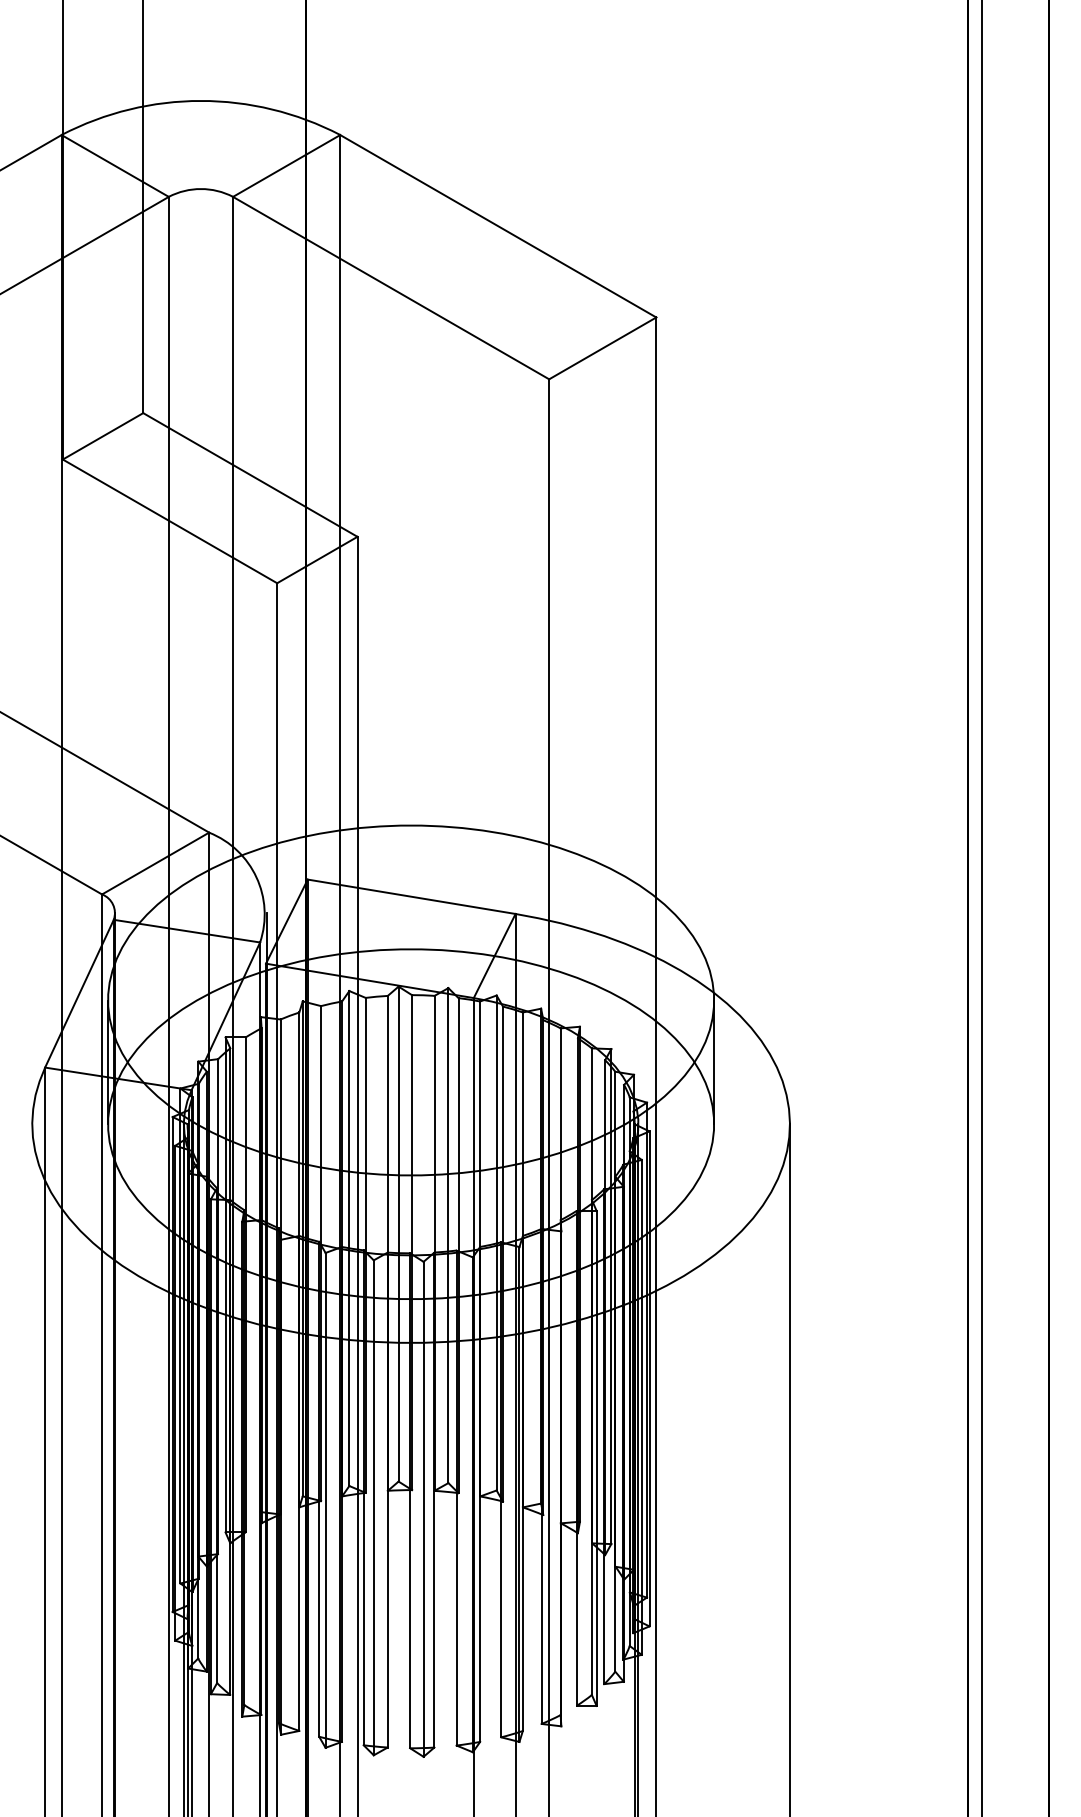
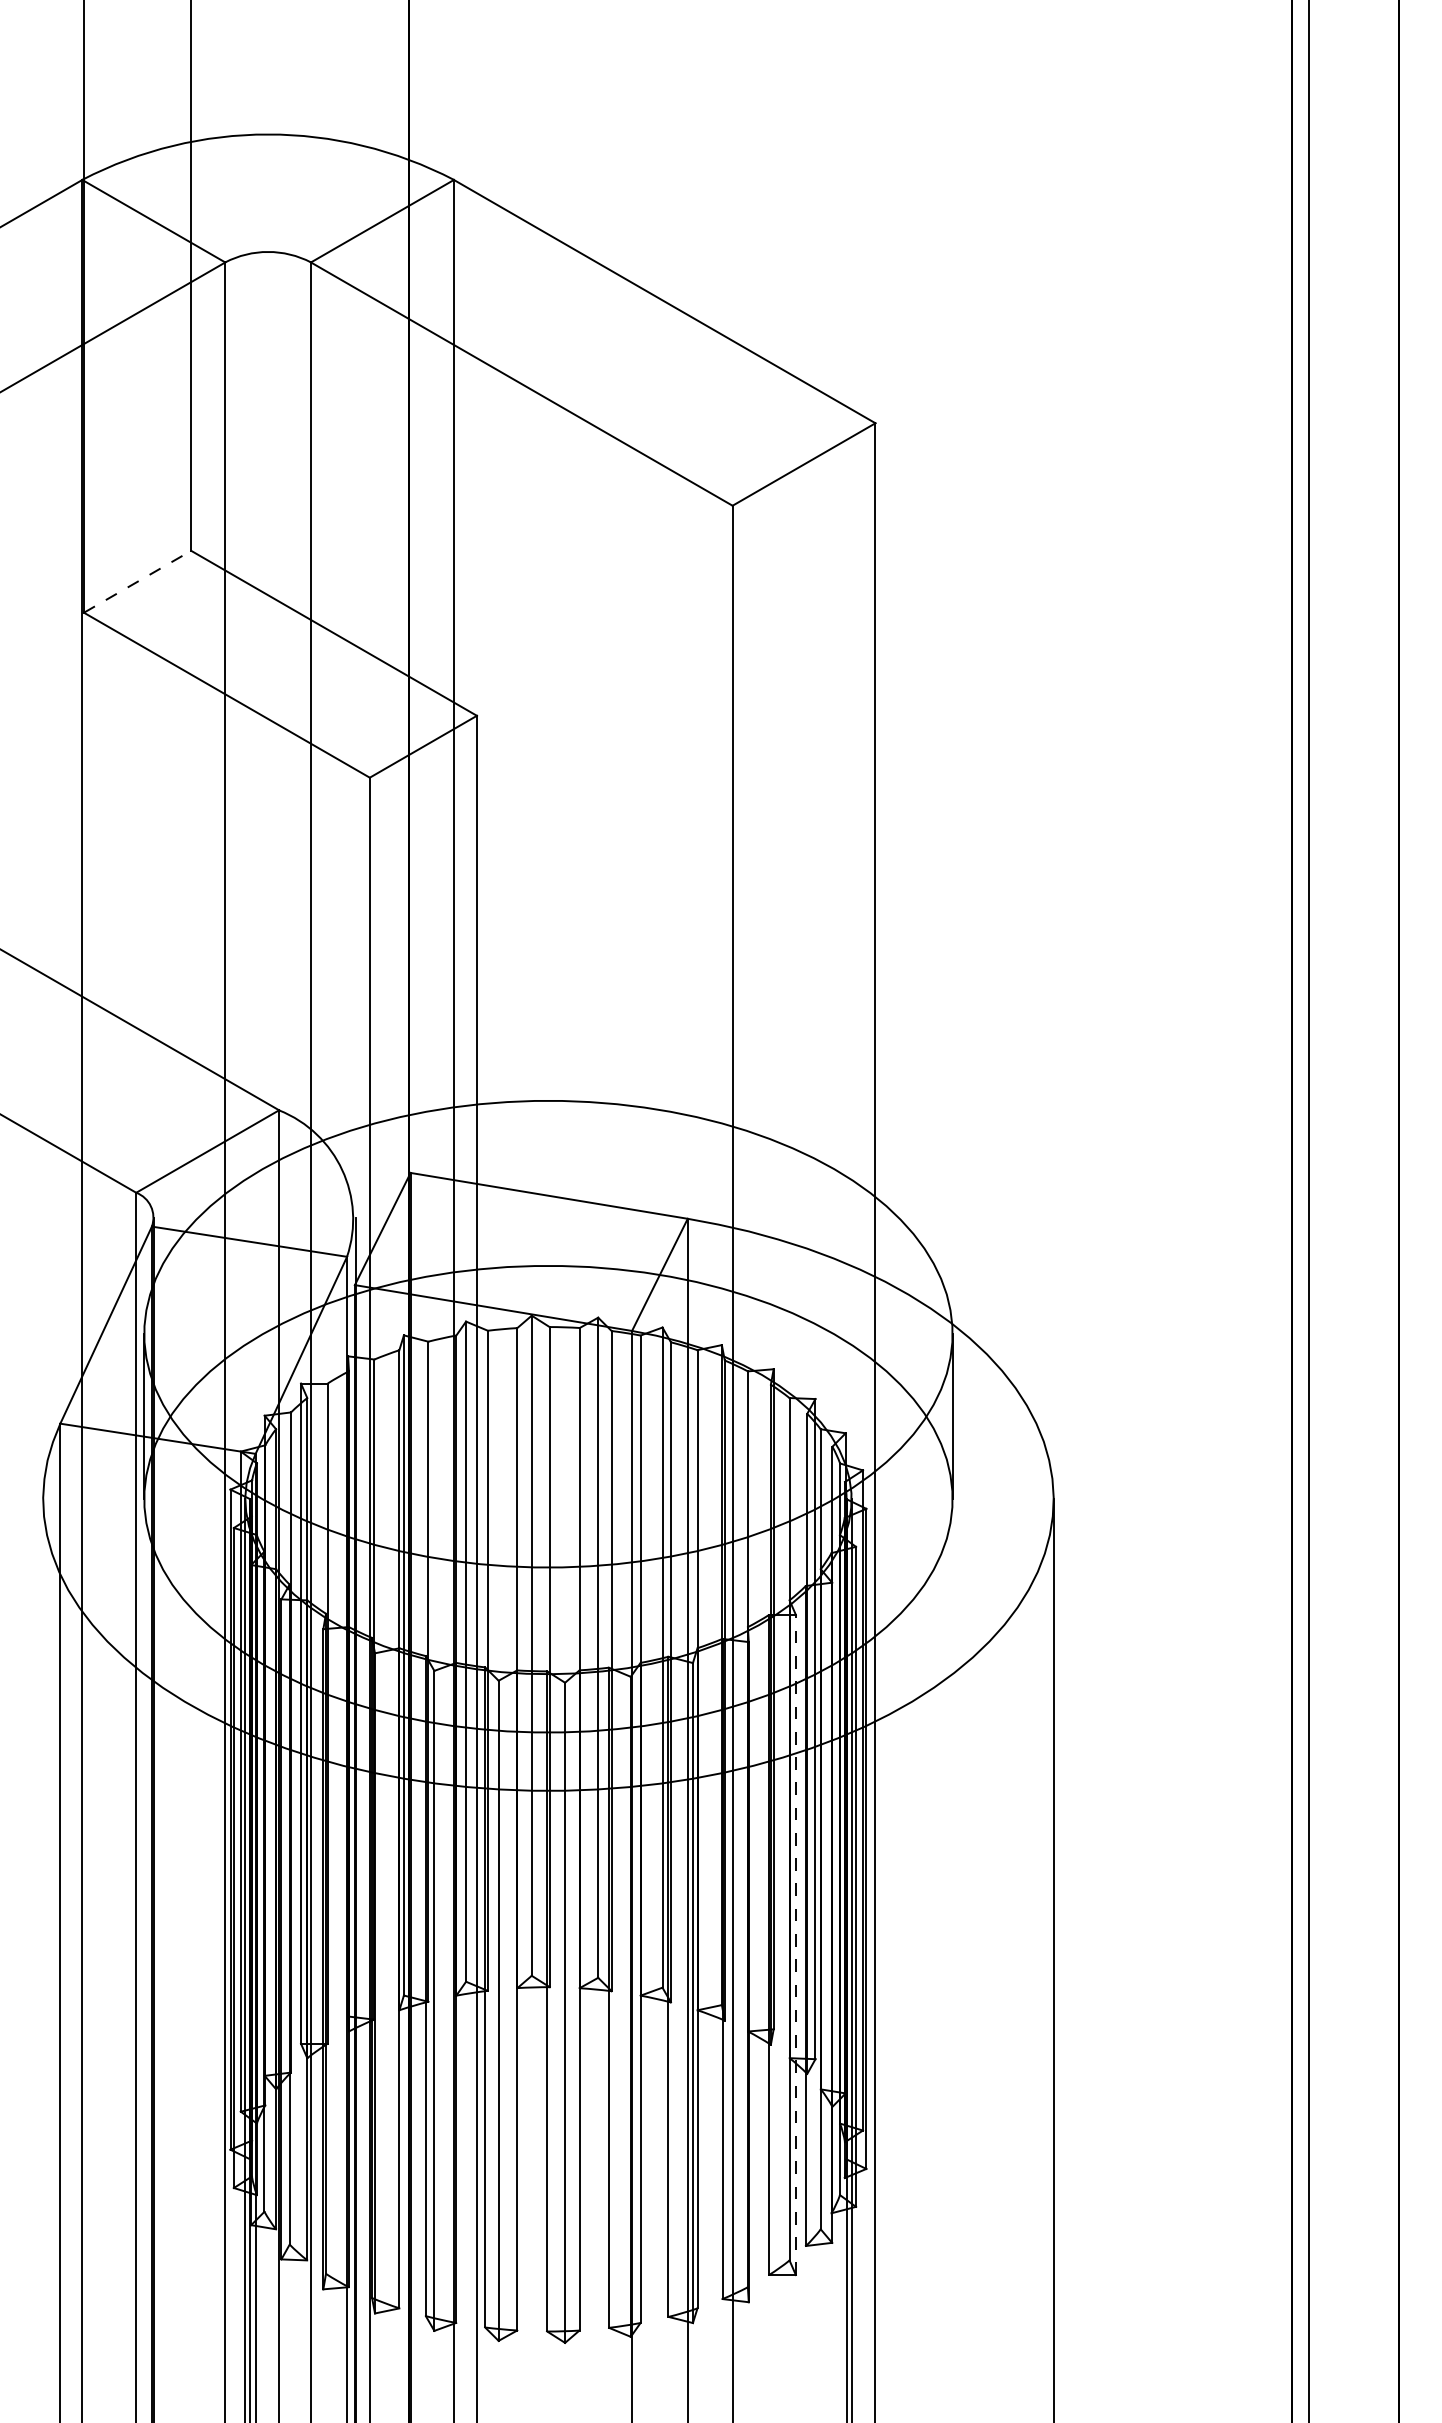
line: (102, 436) -> (137, 581), solid -> dashed
line: (596, 1458) -> (795, 1944), solid -> dashed

